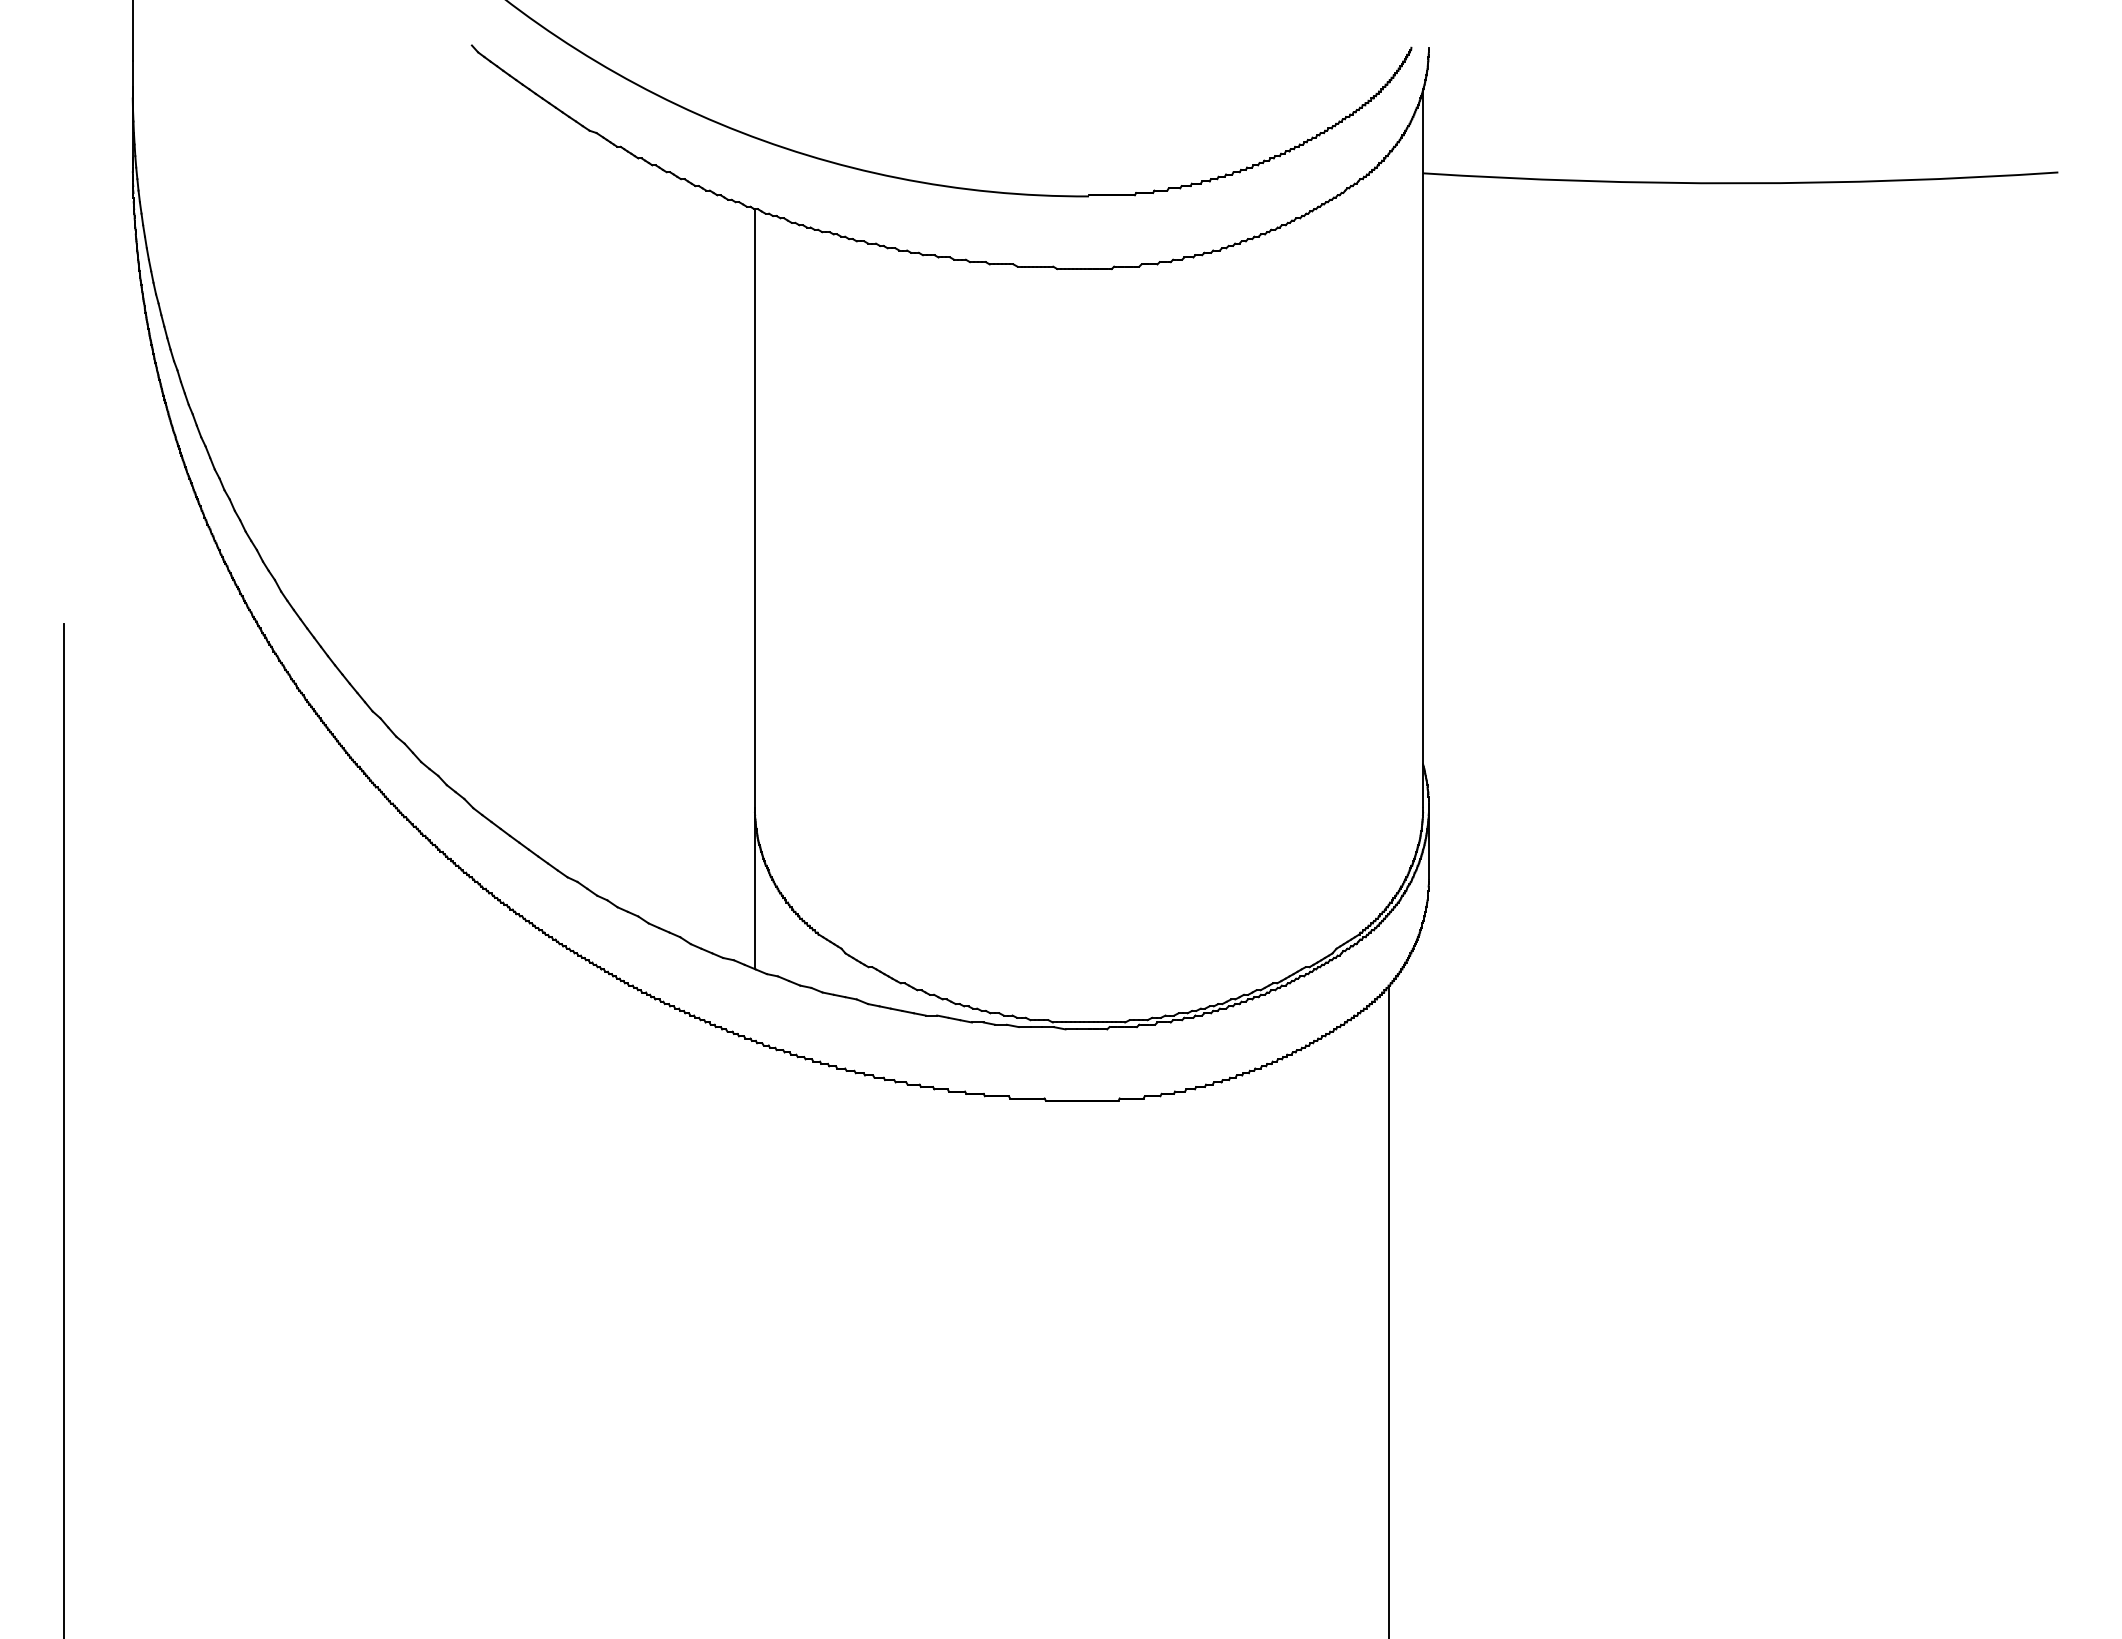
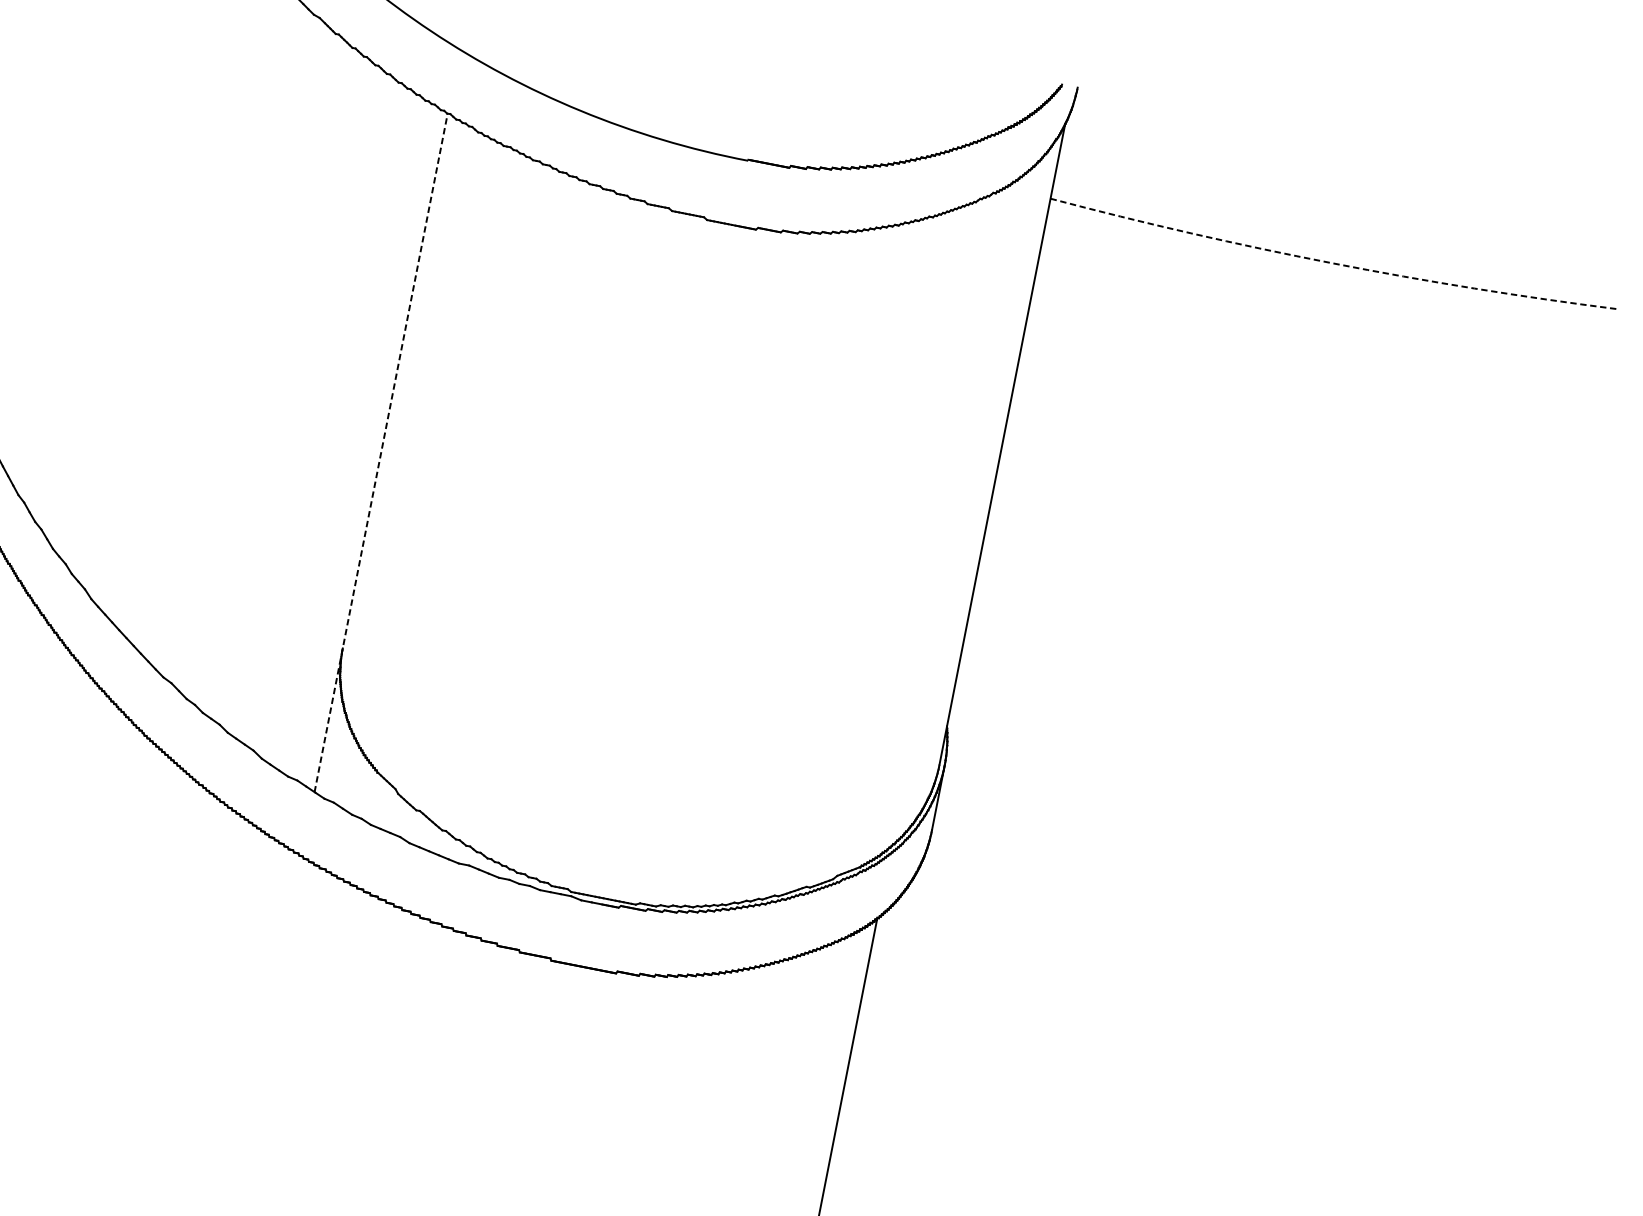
arc: (1740, 183) -> (1332, 263), solid -> dashed
line: (754, 588) -> (380, 452), solid -> dashed

